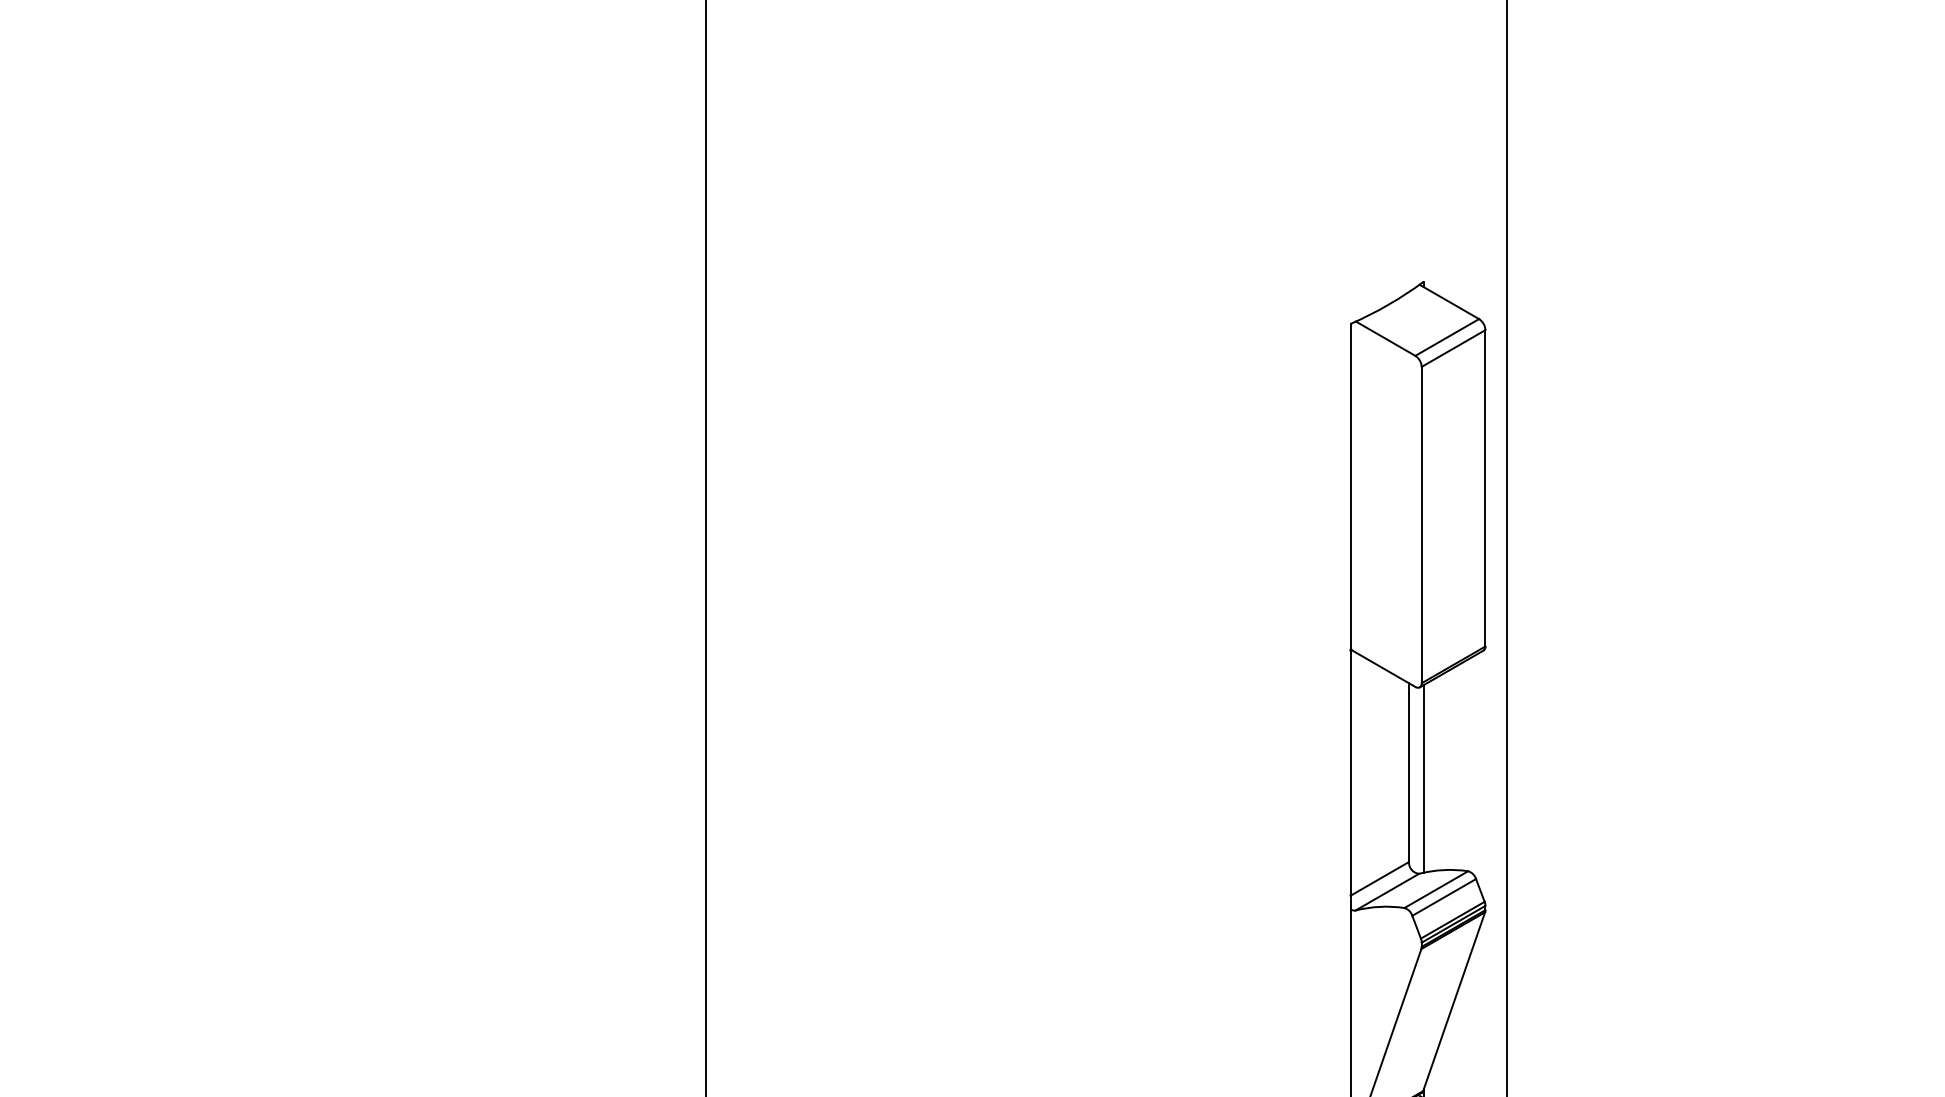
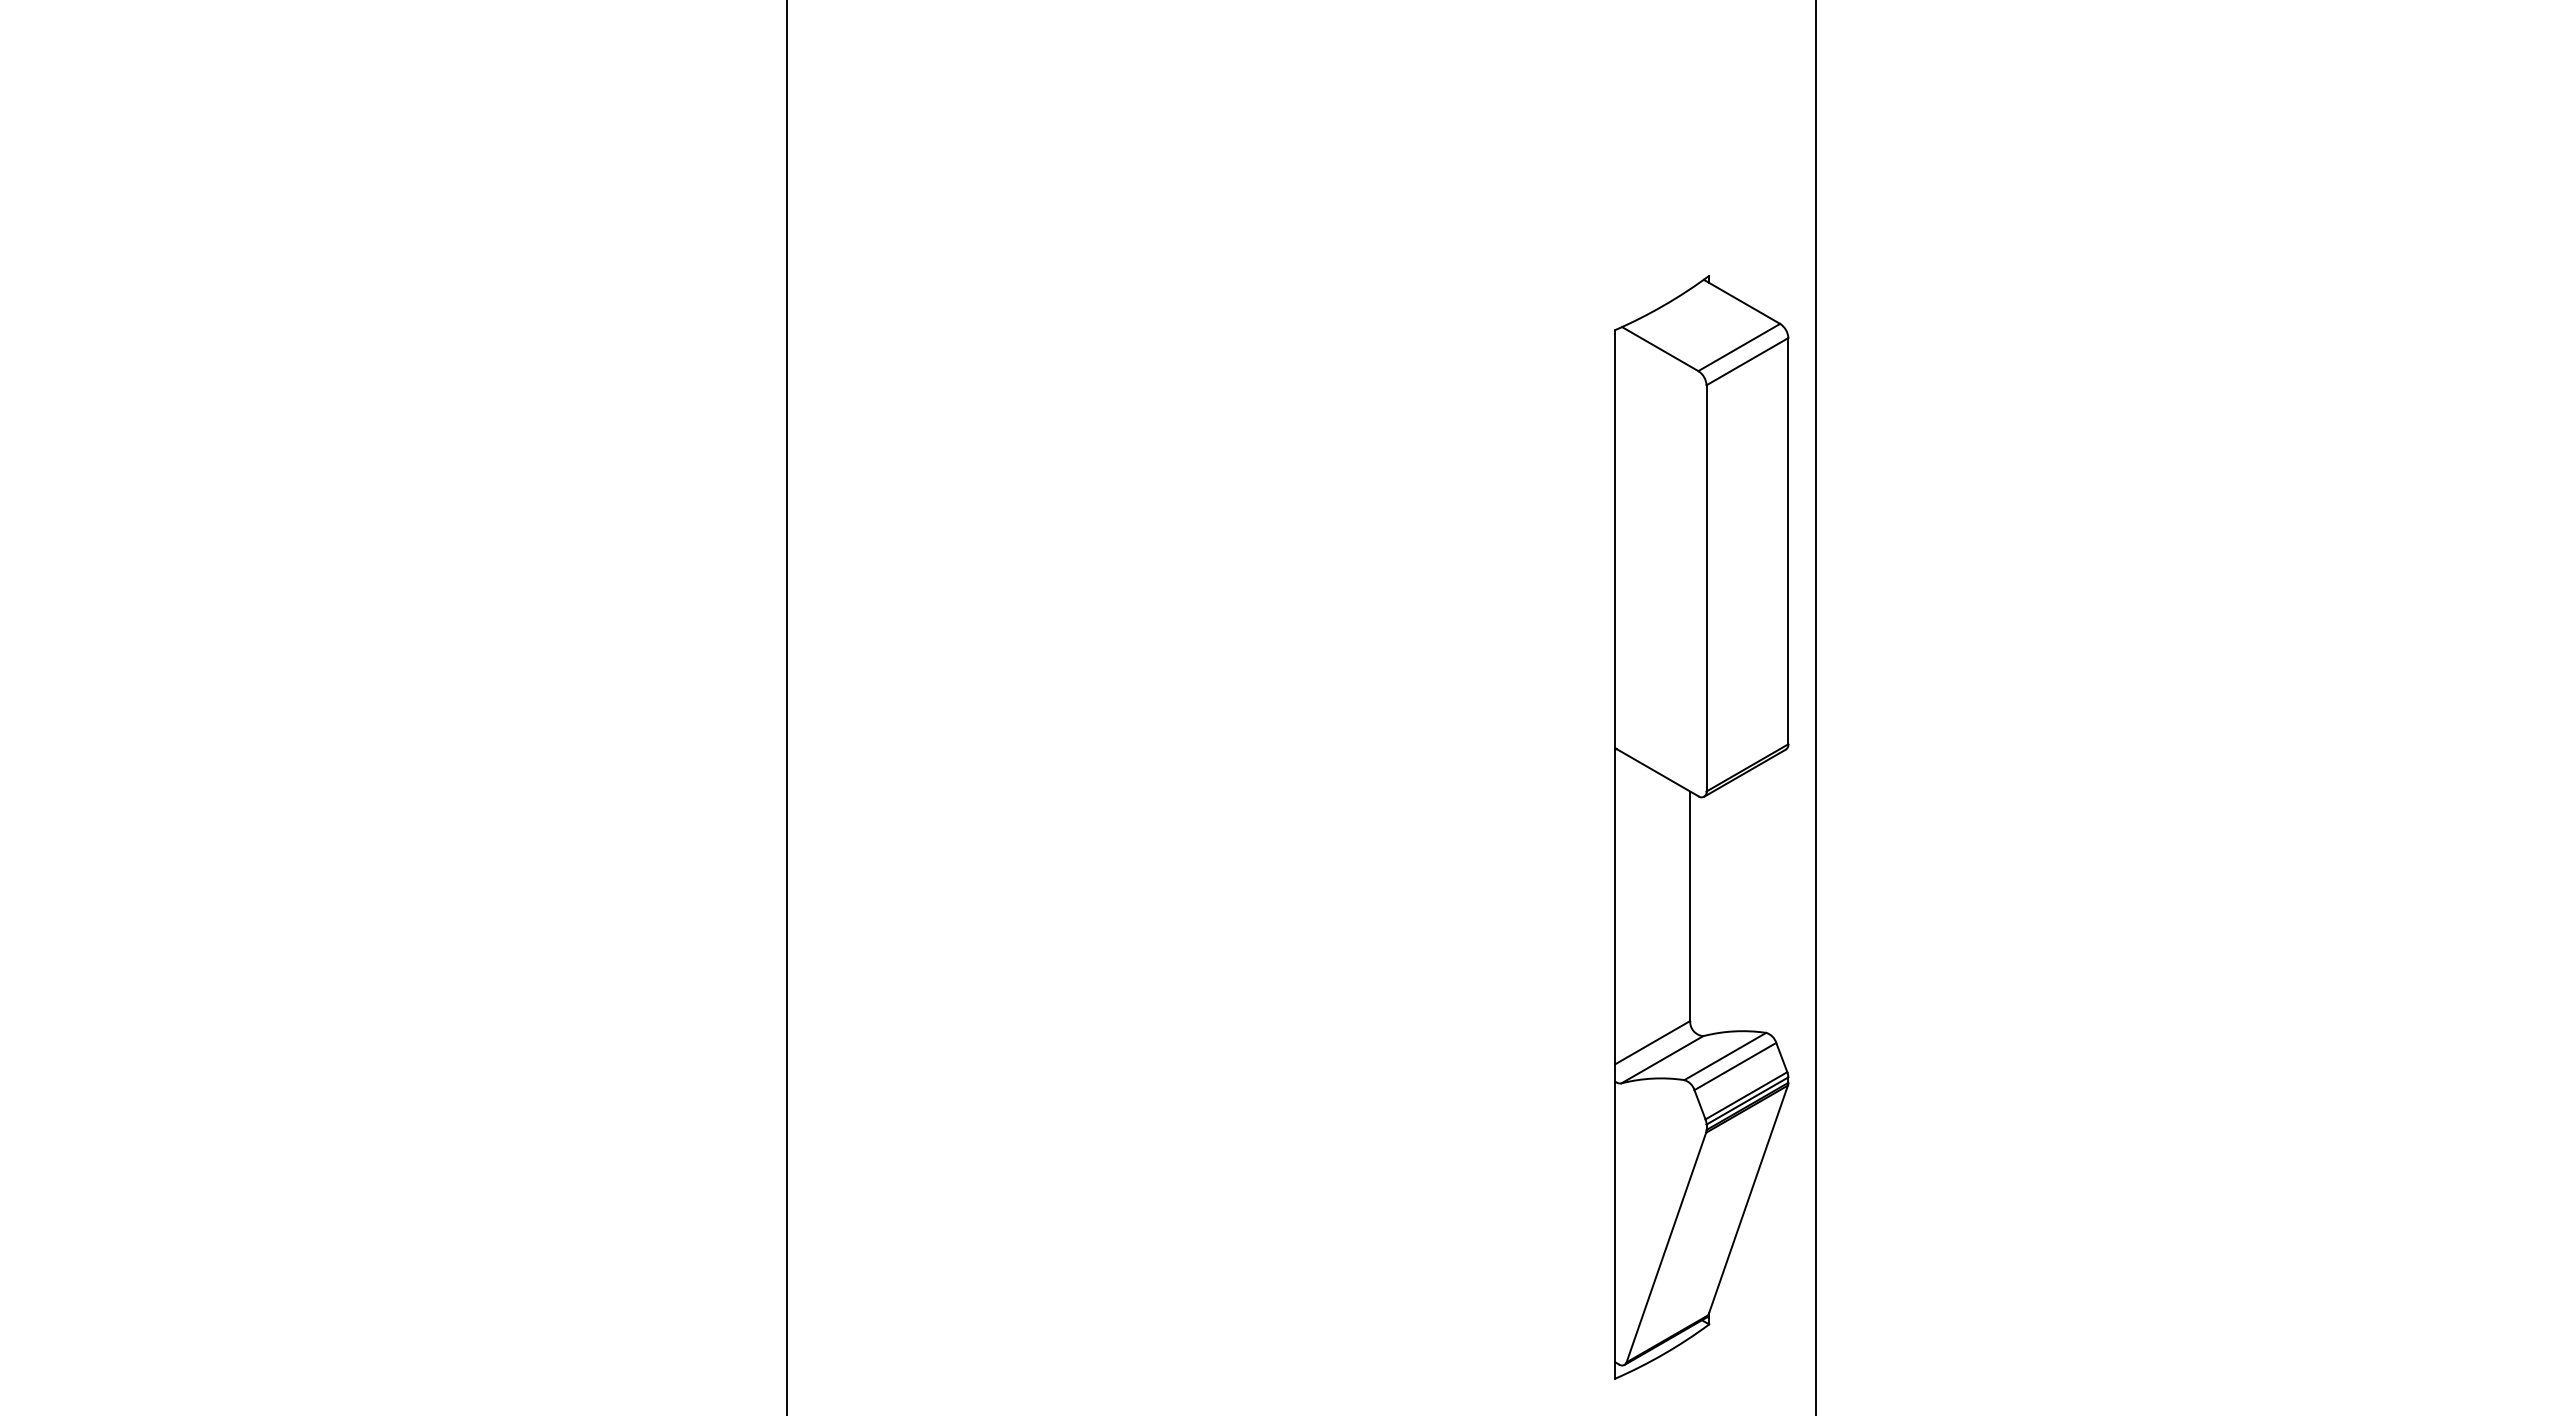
line: (1424, 778) -> (1709, 913), removed

